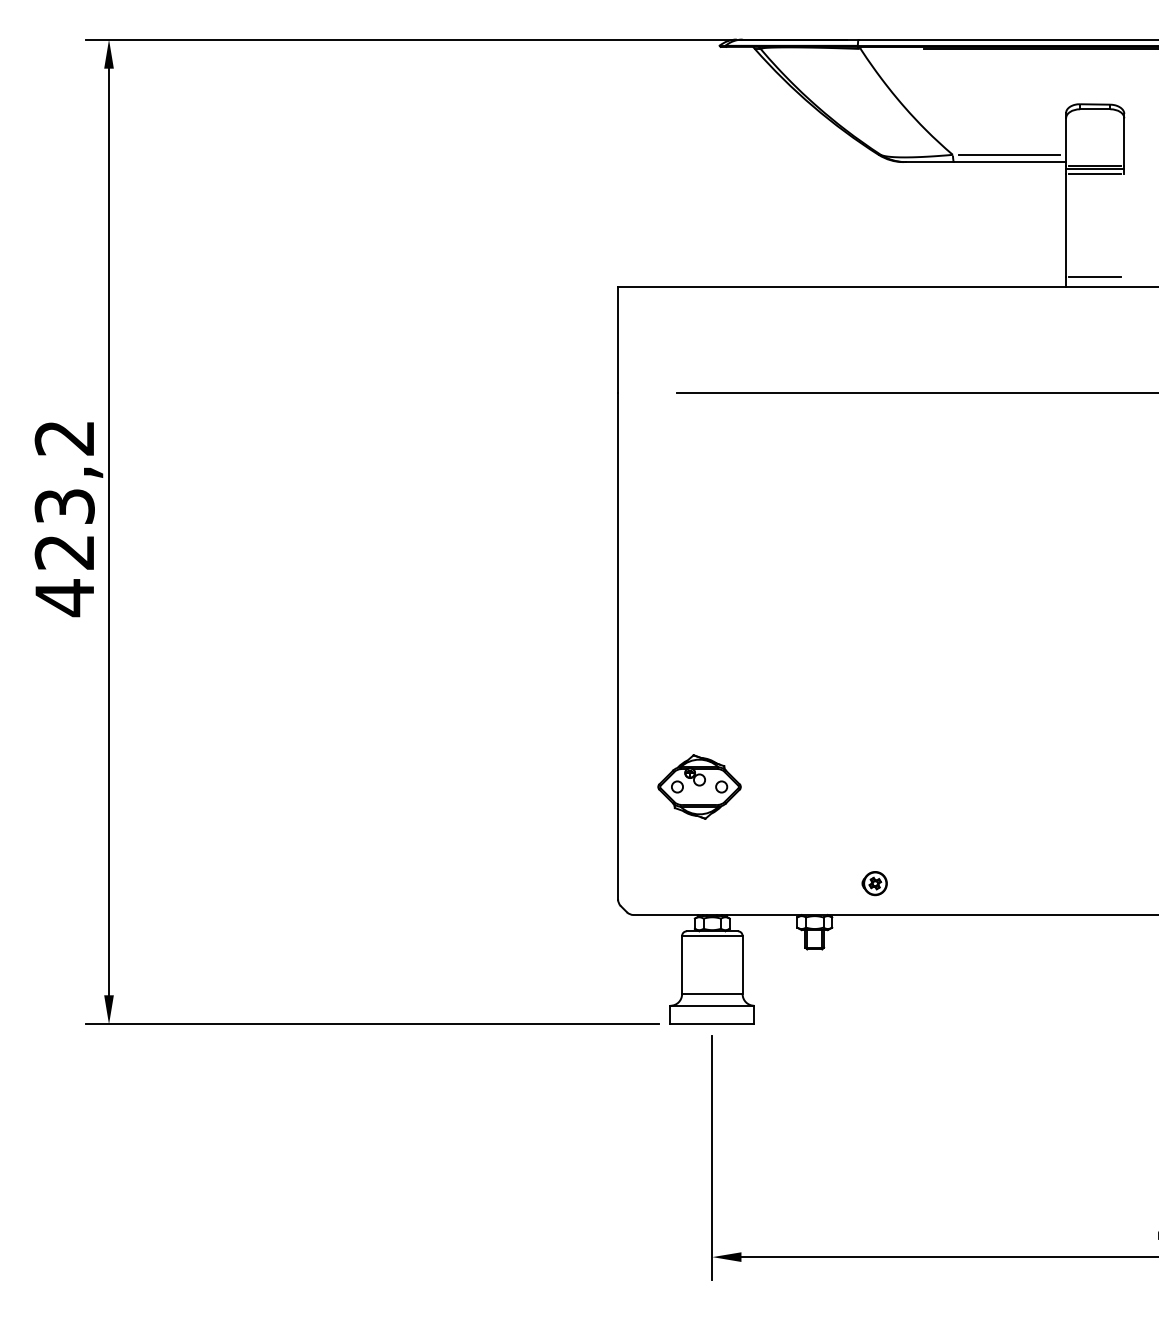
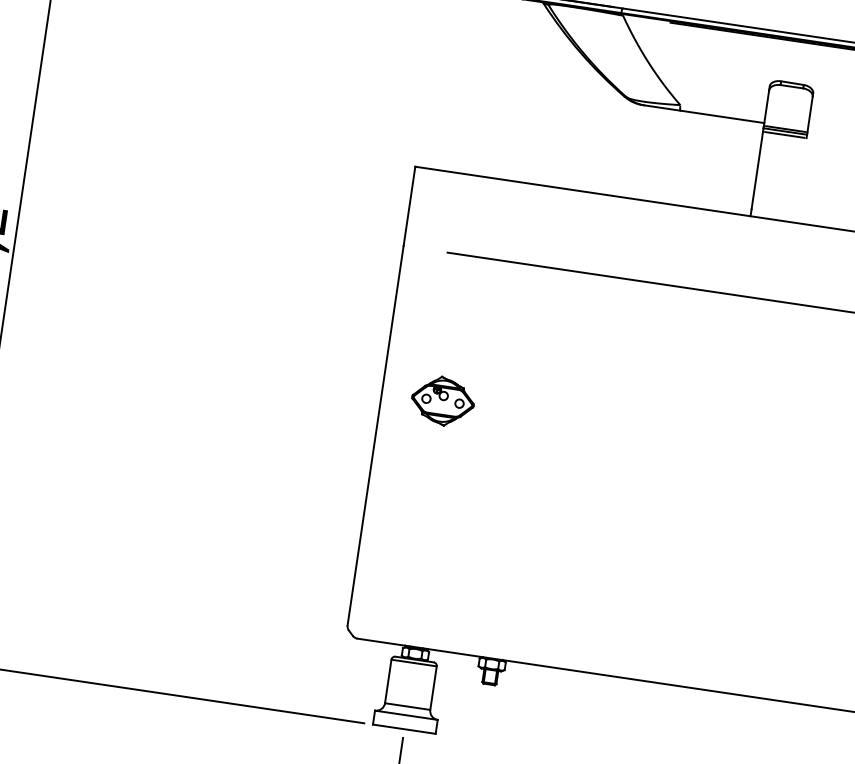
line: (1009, 154) -> (722, 111), removed
line: (1095, 277) -> (773, 212), removed
part: (699, 786) -> (442, 400), moved
part: (874, 883) -> (541, 641), removed

